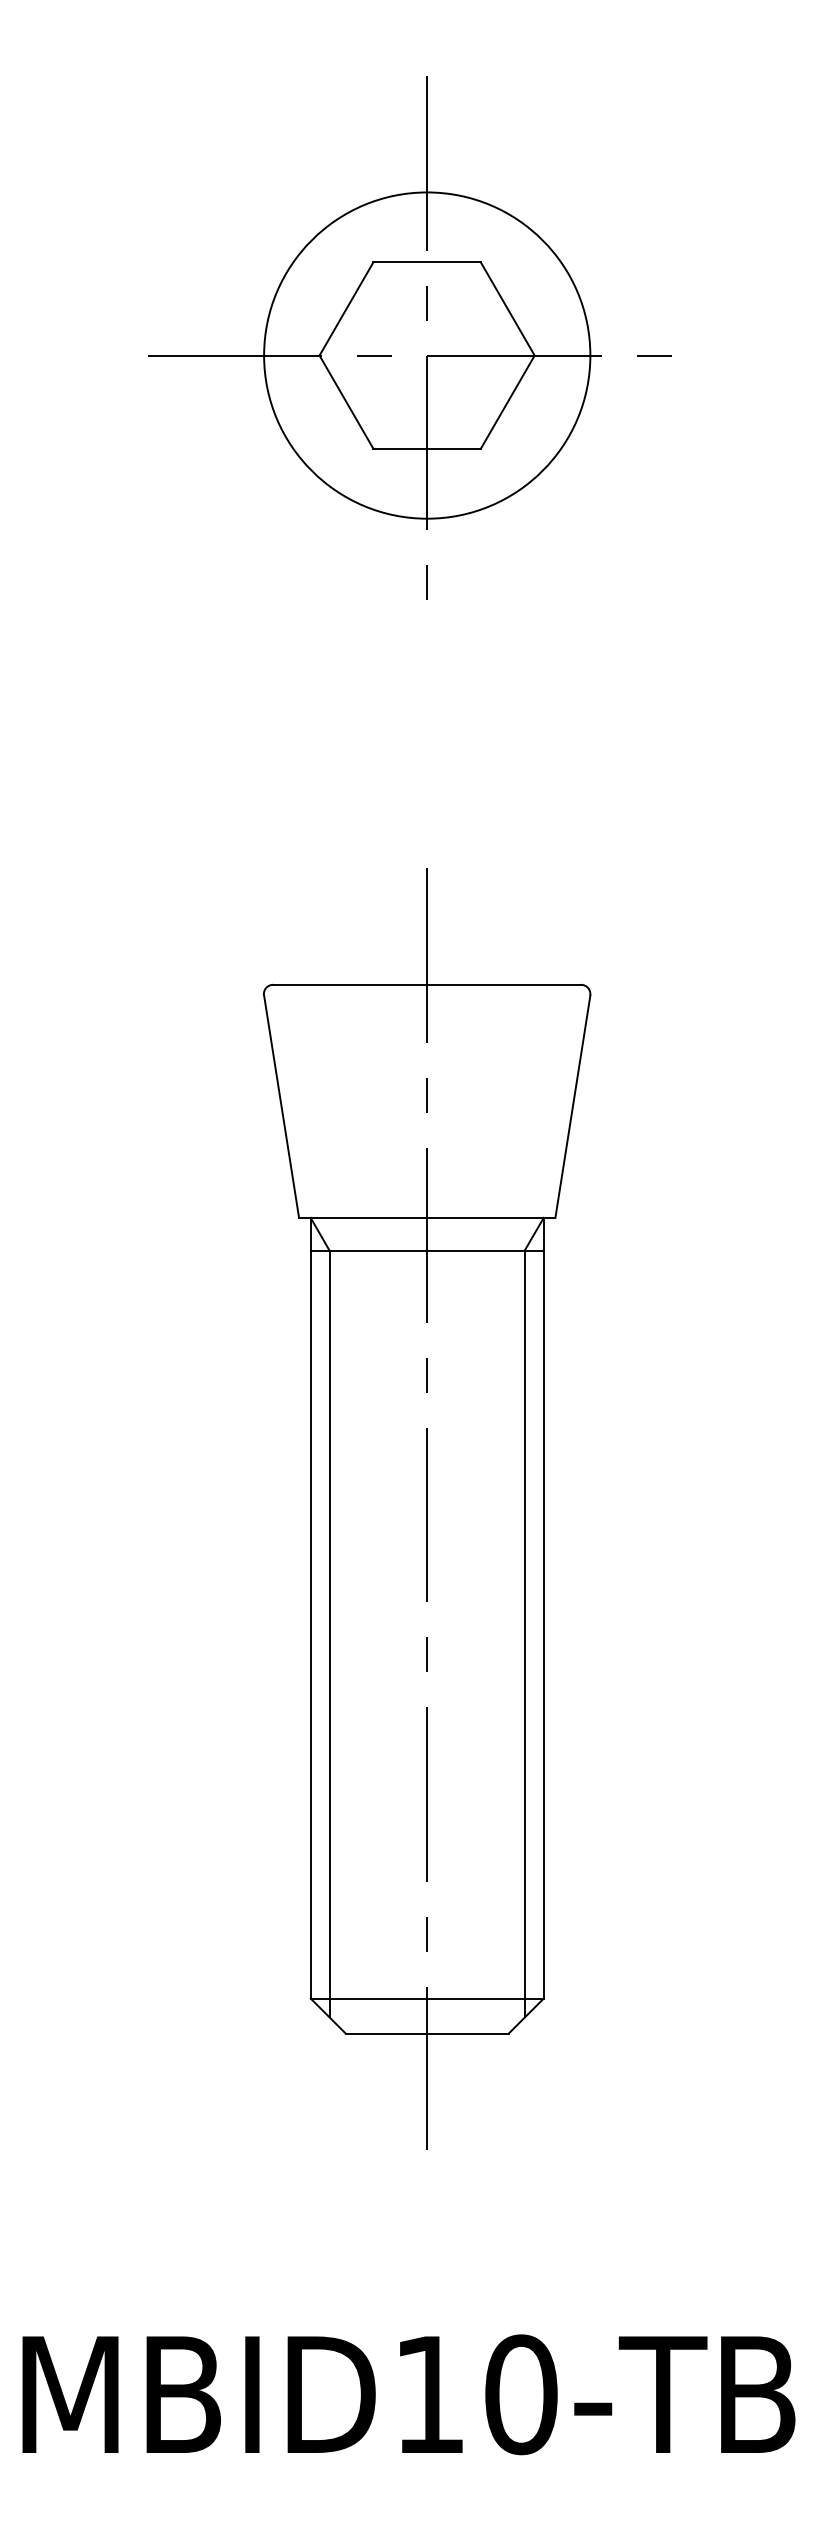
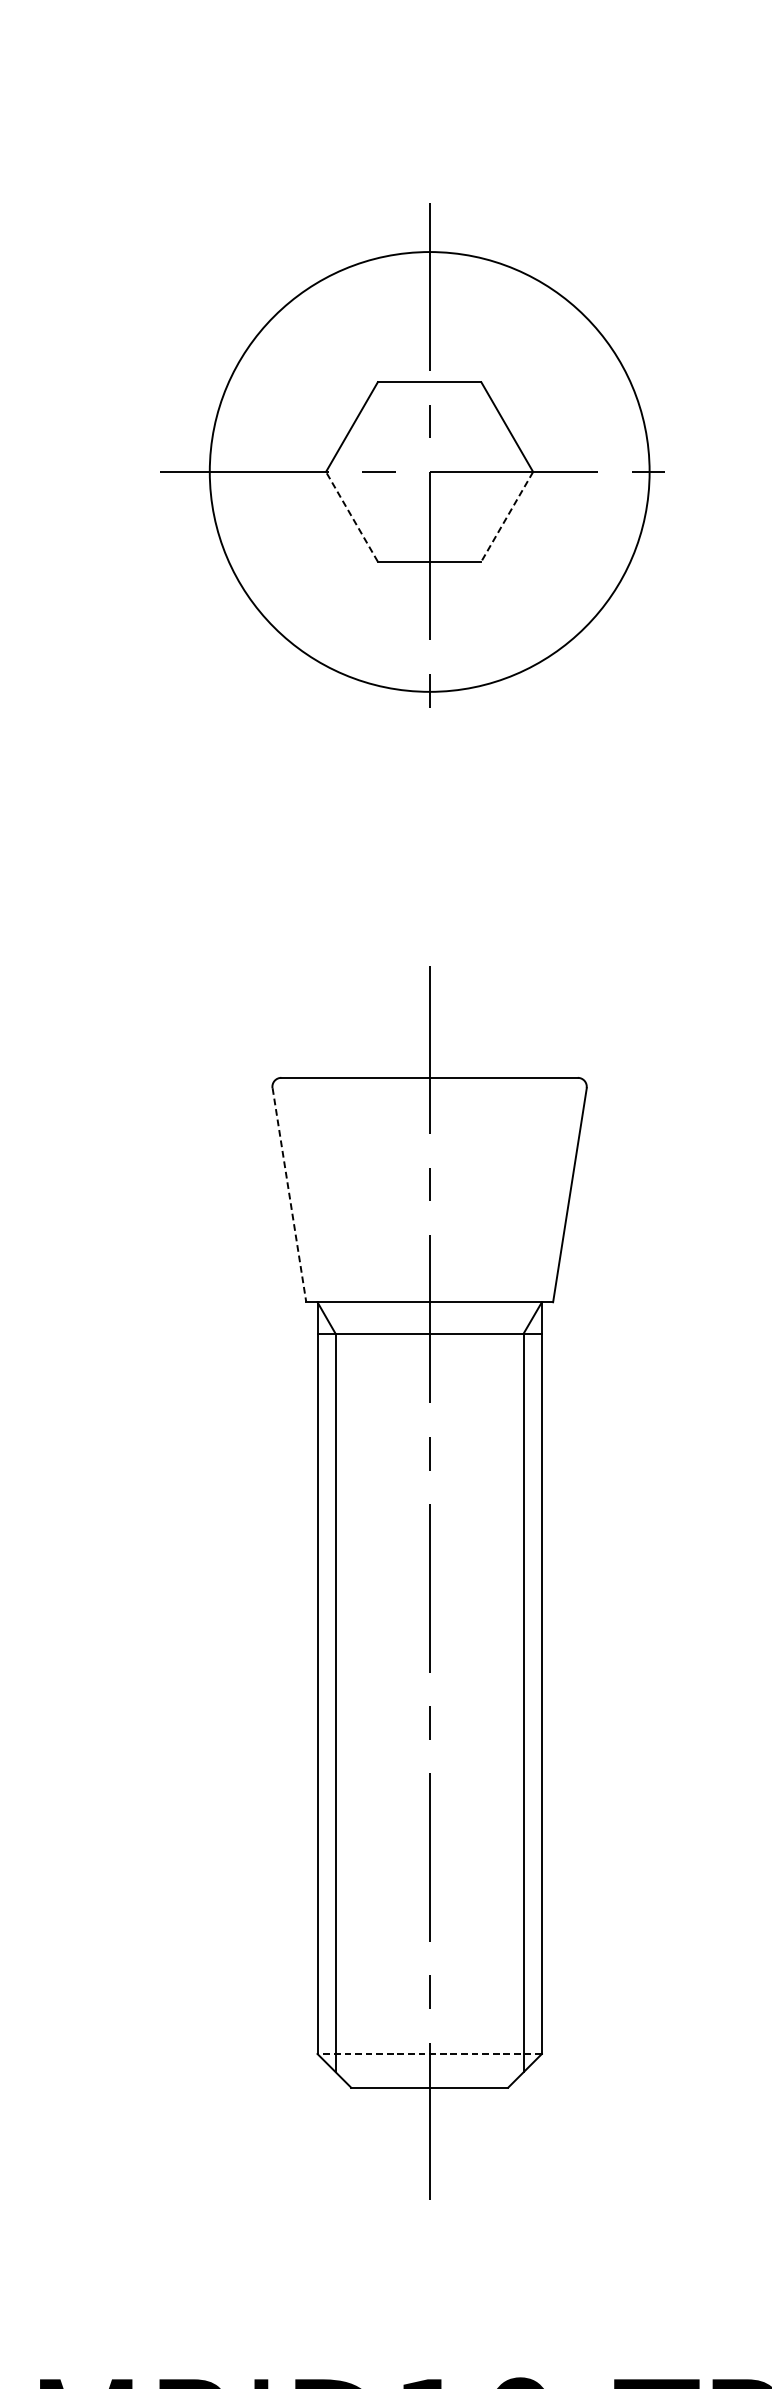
circle: (427, 355) -> (429, 471), size x1.4
line: (346, 402) -> (351, 517), solid -> dashed
line: (507, 402) -> (506, 517), solid -> dashed
line: (281, 1106) -> (289, 1195), solid -> dashed
line: (427, 1998) -> (429, 2053), solid -> dashed

